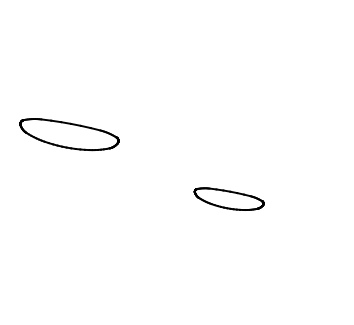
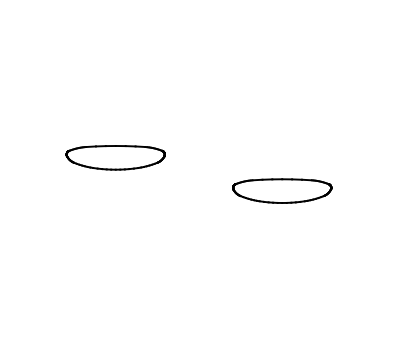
part: (229, 199) -> (282, 190), size x1.43

